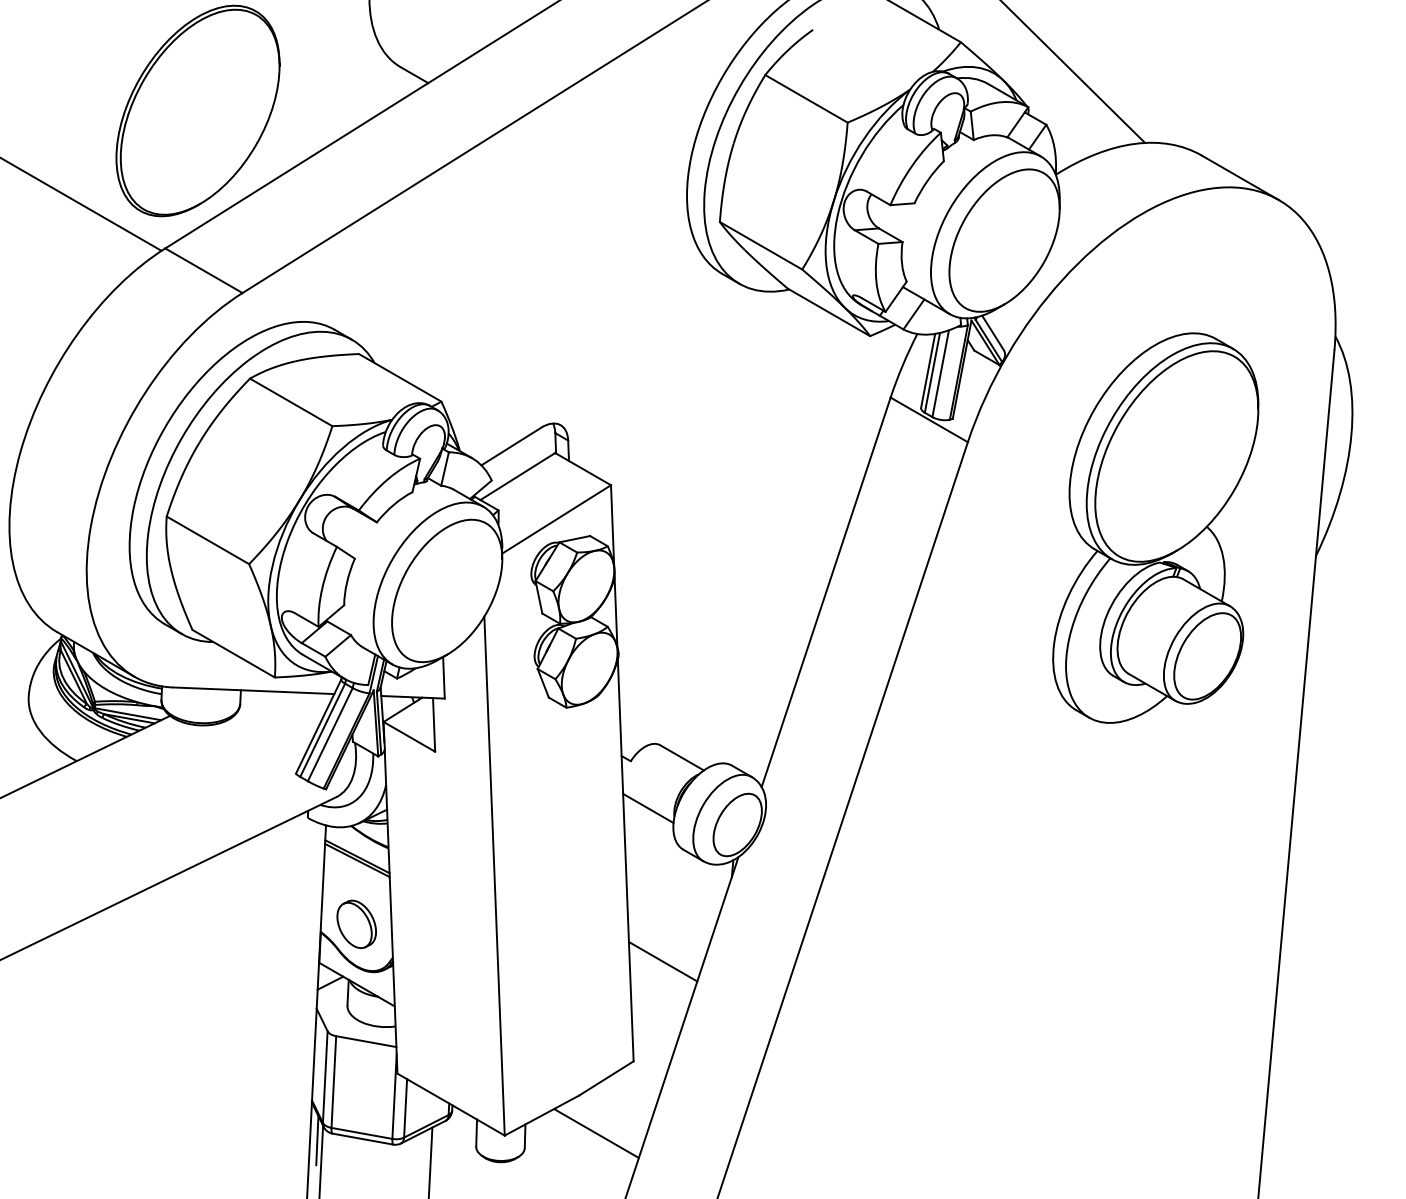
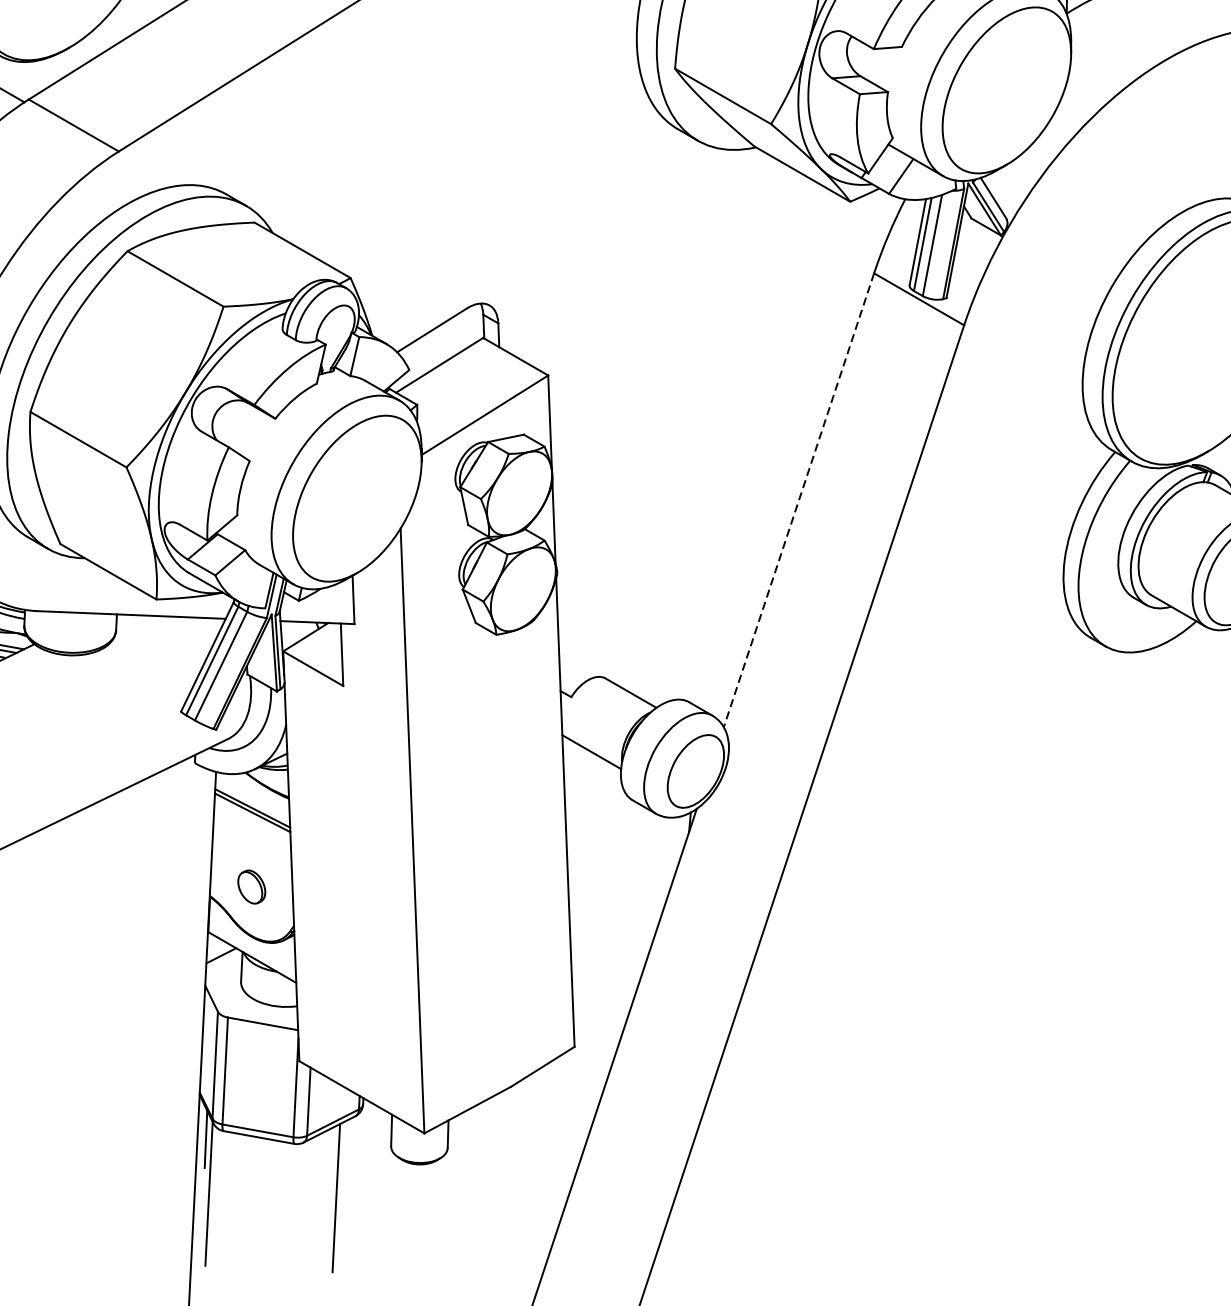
line: (826, 592) -> (799, 500), solid -> dashed
part: (356, 923) -> (251, 886), size x0.6
line: (662, 961) -> (608, 930), removed
line: (596, 1133) -> (531, 1130), removed

